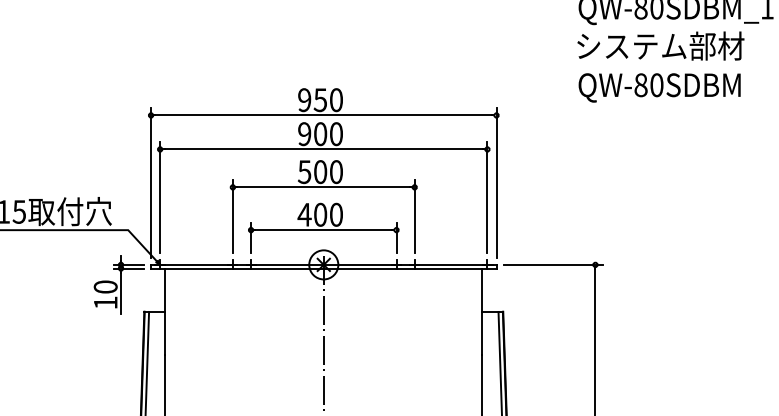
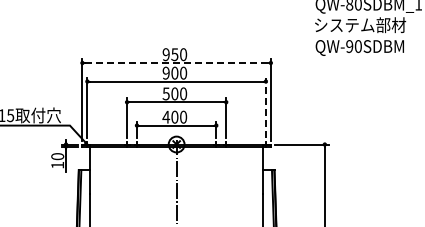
text: (640, 85) -> (349, 46), QW-80SDBM -> QW-90SDBM
line: (323, 116) -> (176, 63), solid -> dashed
line: (486, 197) -> (265, 107), solid -> dashed

